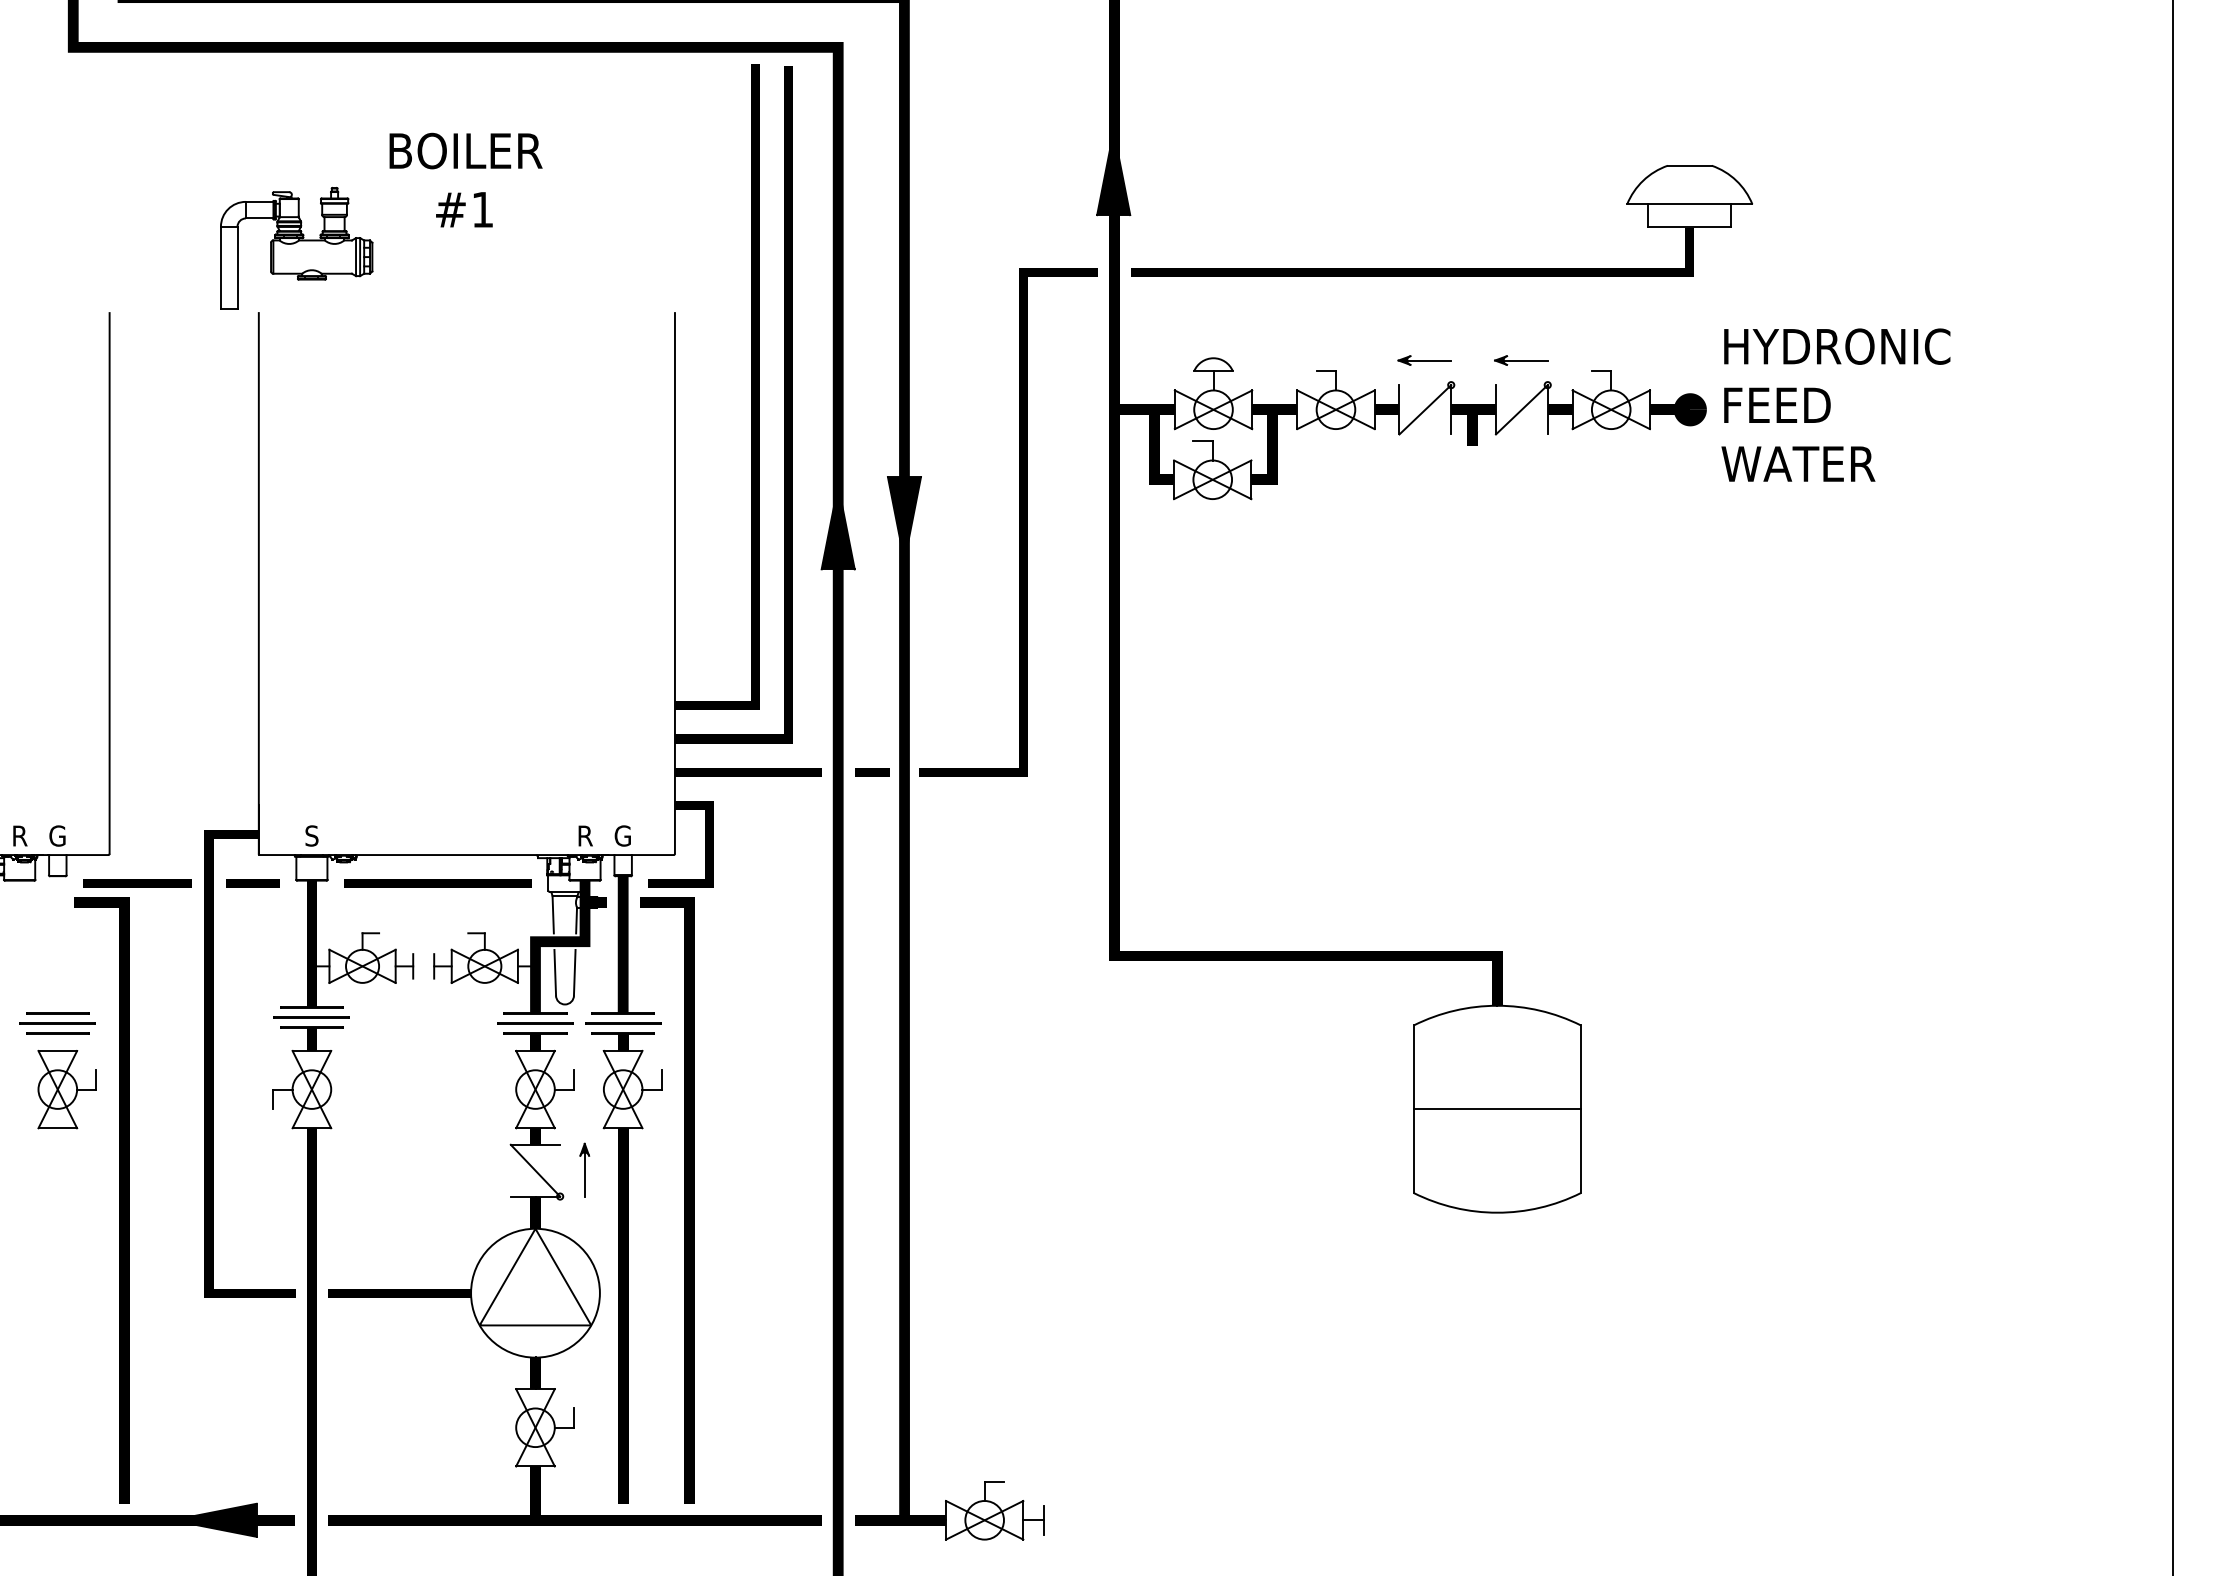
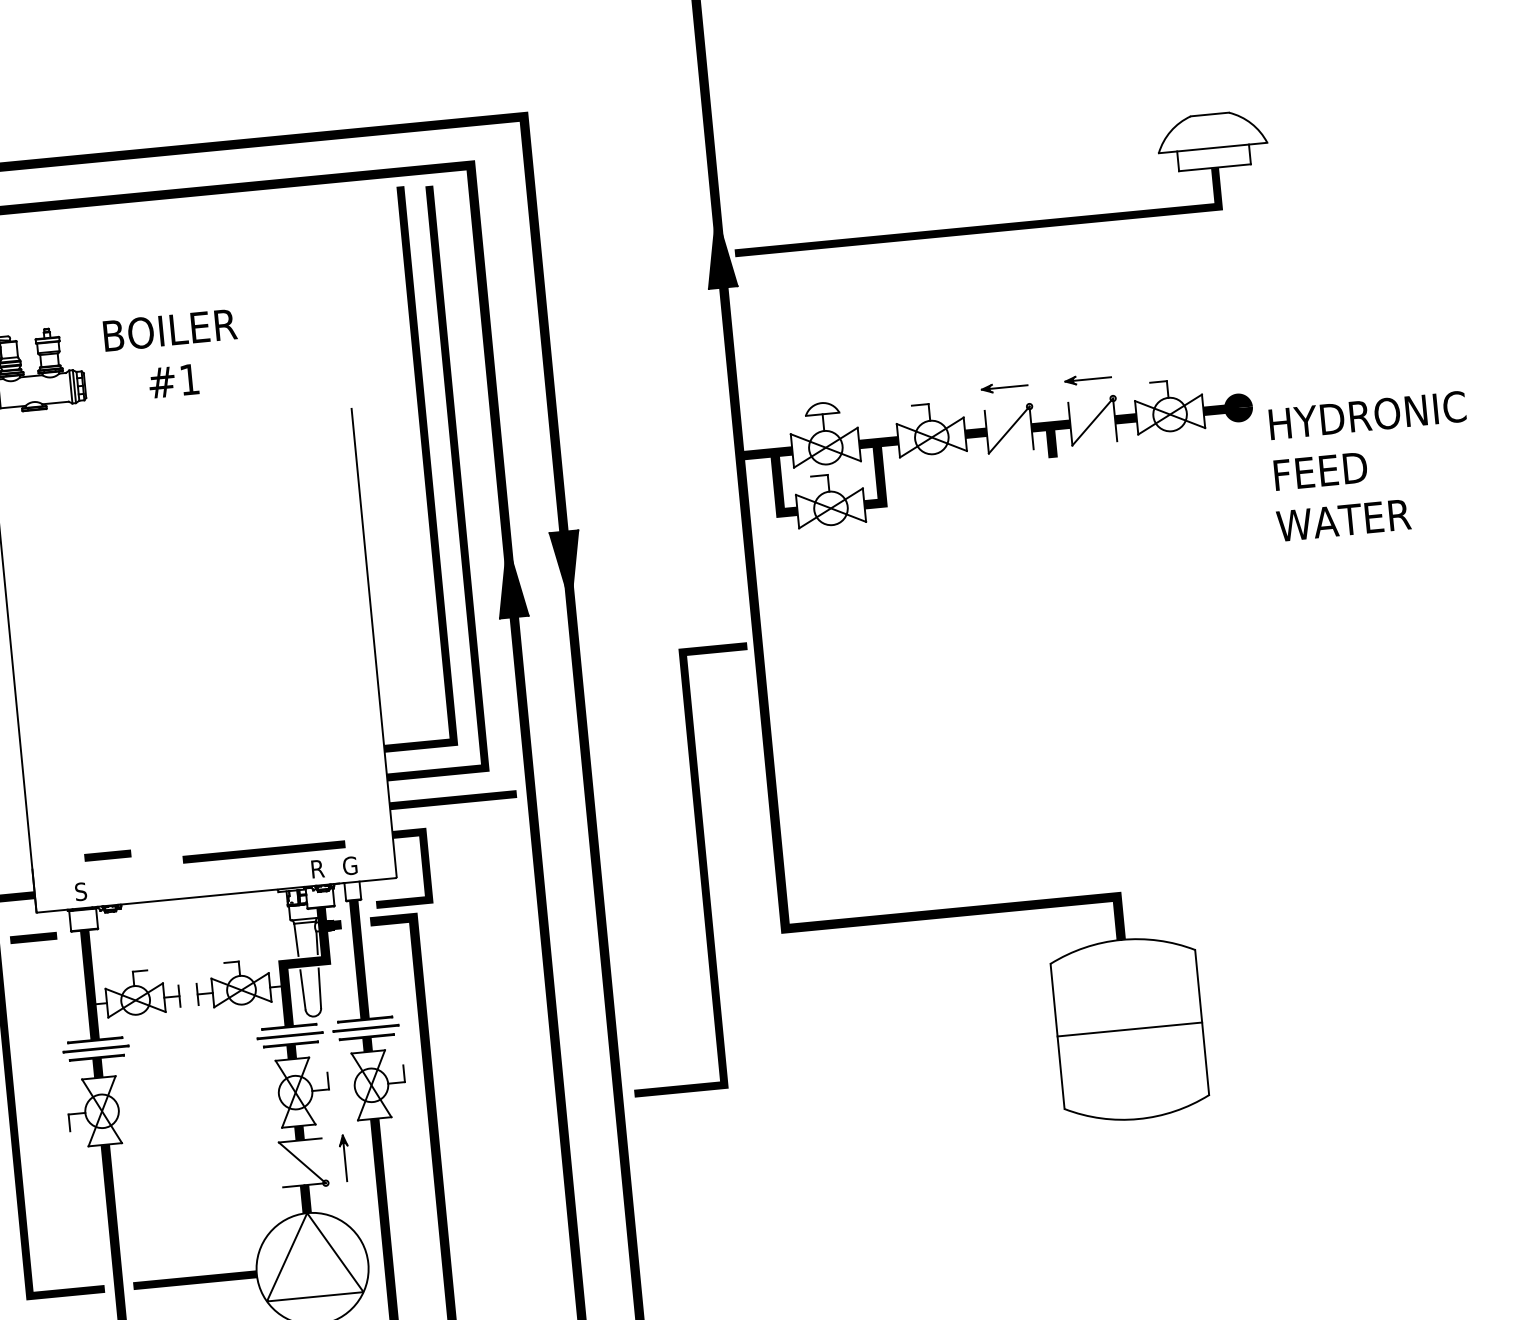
text: (465, 179) -> (172, 354), moved
part: (1442, 268) -> (1004, 224), moved
text: (1835, 404) -> (1370, 465), moved
line: (1019, 522) -> (700, 869), moved
line: (872, 772) -> (560, 790), removed
line: (346, 797) -> (107, 855), added
line: (437, 883) -> (263, 851), moved

